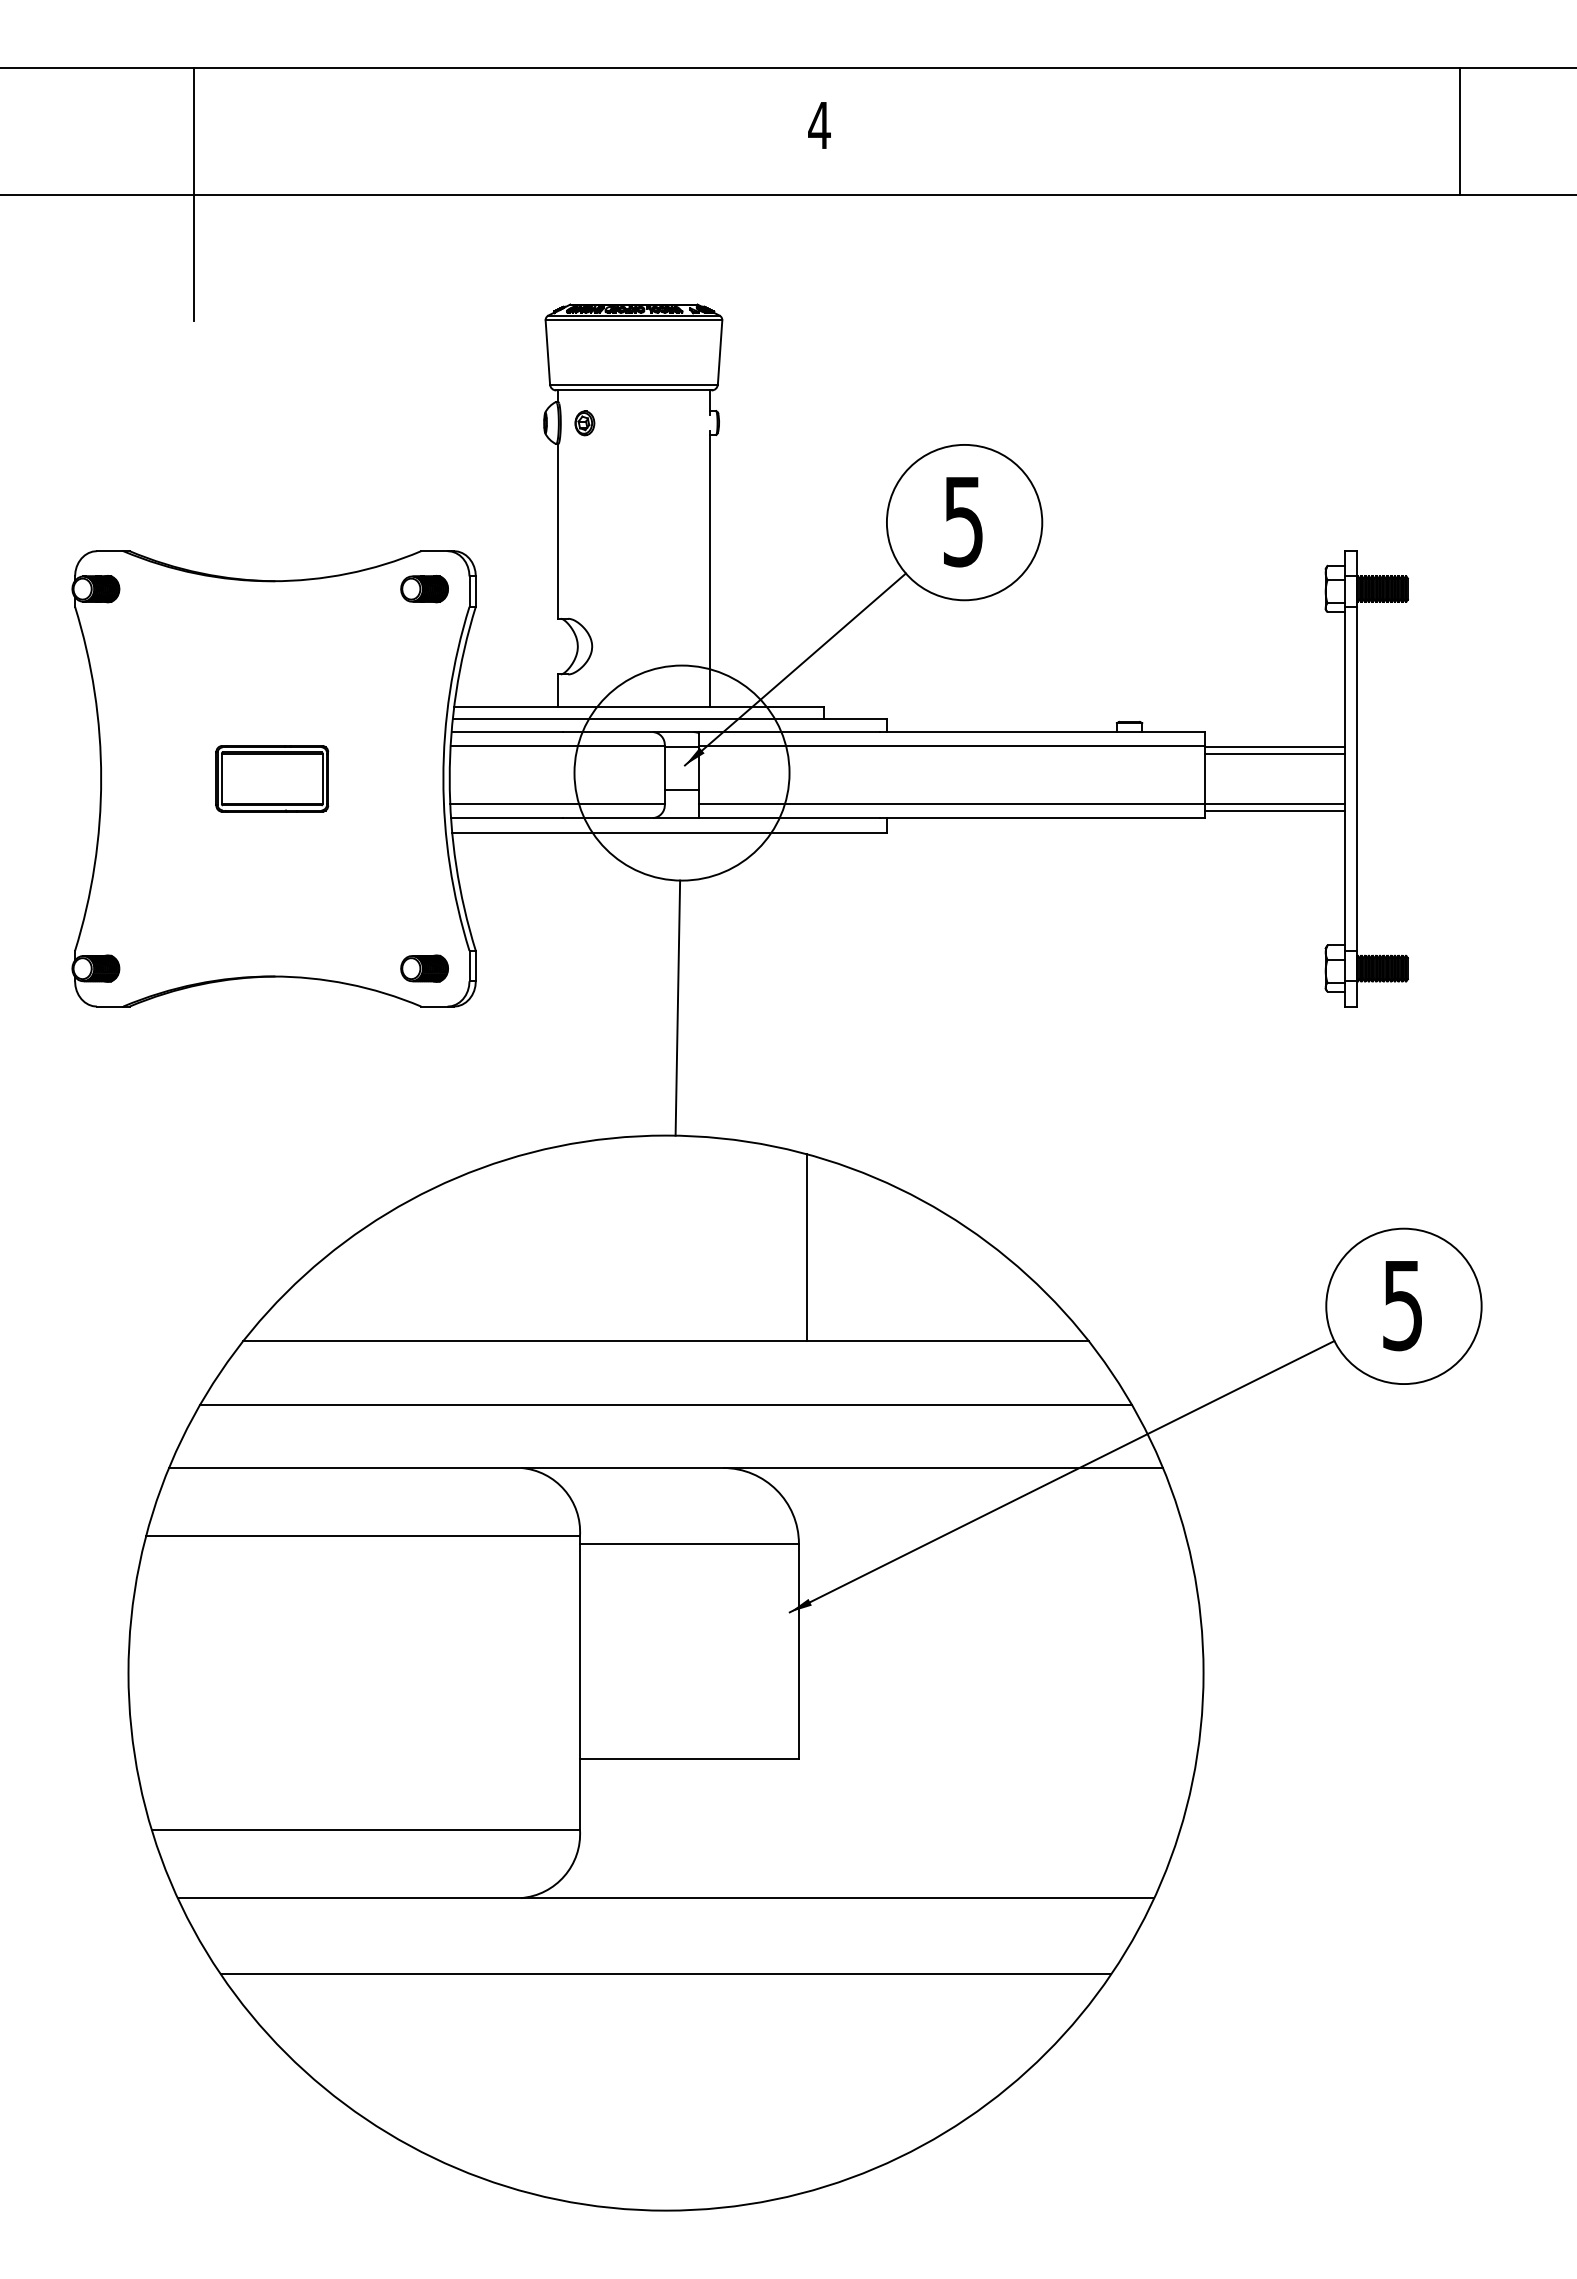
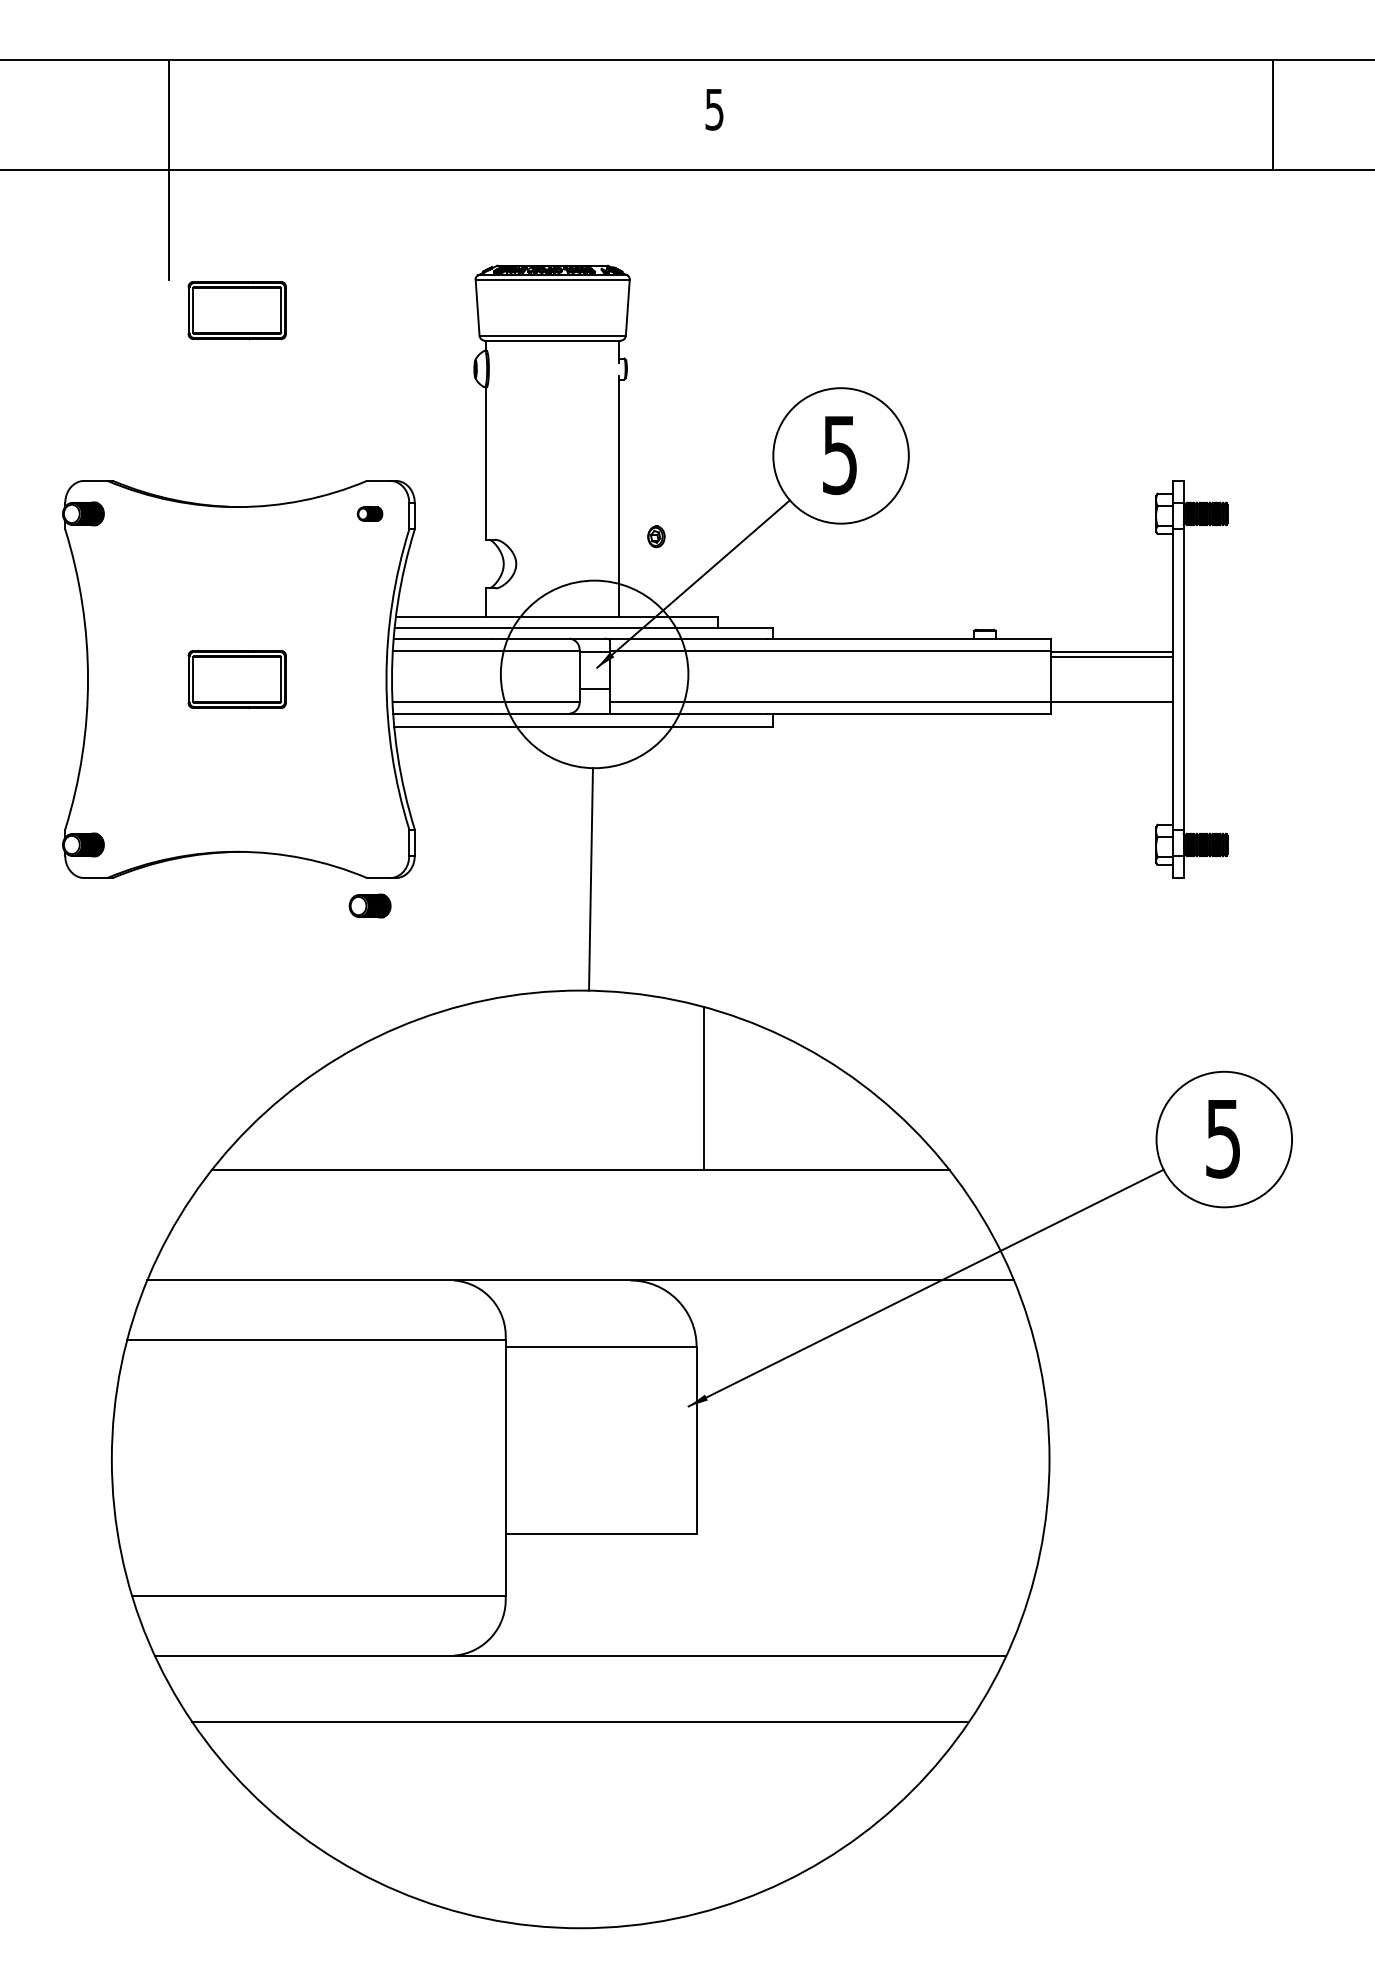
text: (819, 125) -> (714, 109), 4 -> 5
part: (272, 355) -> (237, 310), added
part: (584, 423) -> (656, 536), moved
part: (424, 589) -> (370, 514), size x0.6
line: (1274, 810) -> (1111, 707), removed
part: (424, 968) -> (370, 905), moved
line: (665, 1404) -> (580, 1225), removed

